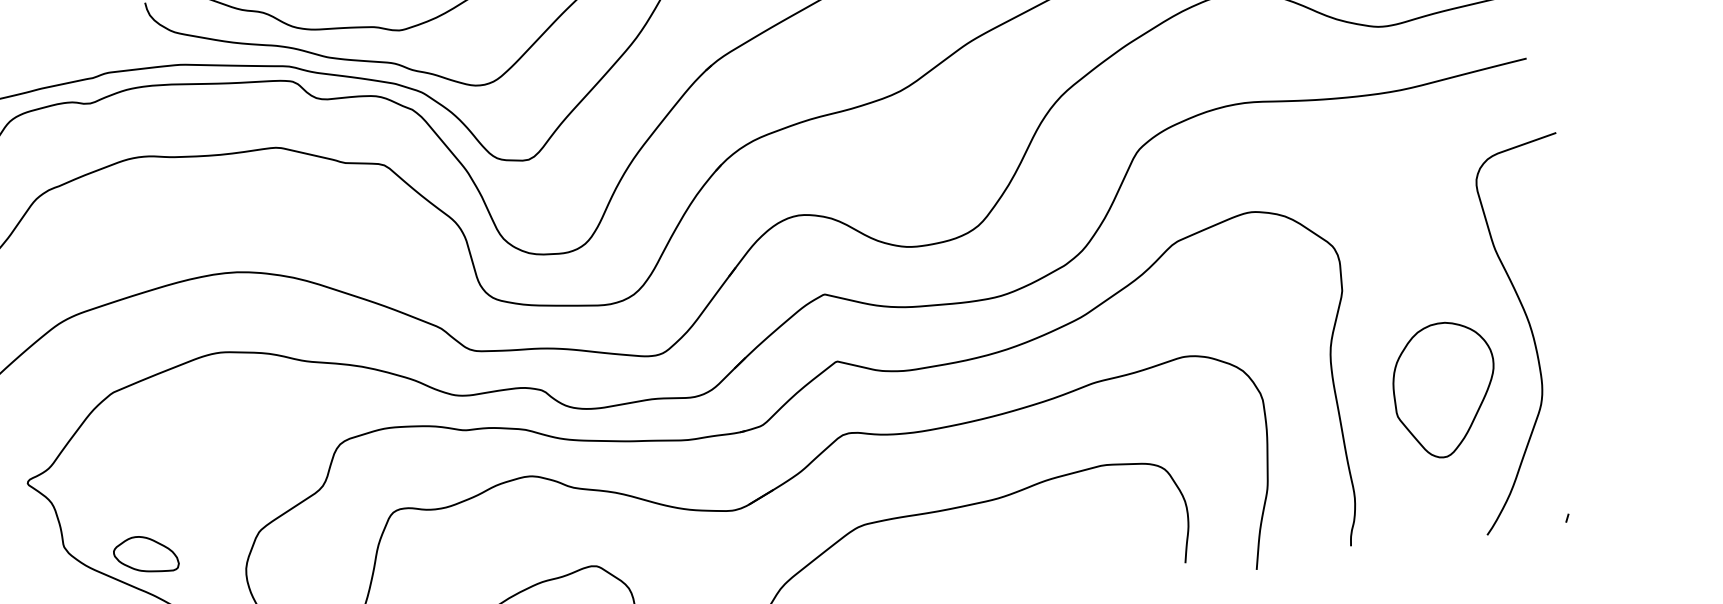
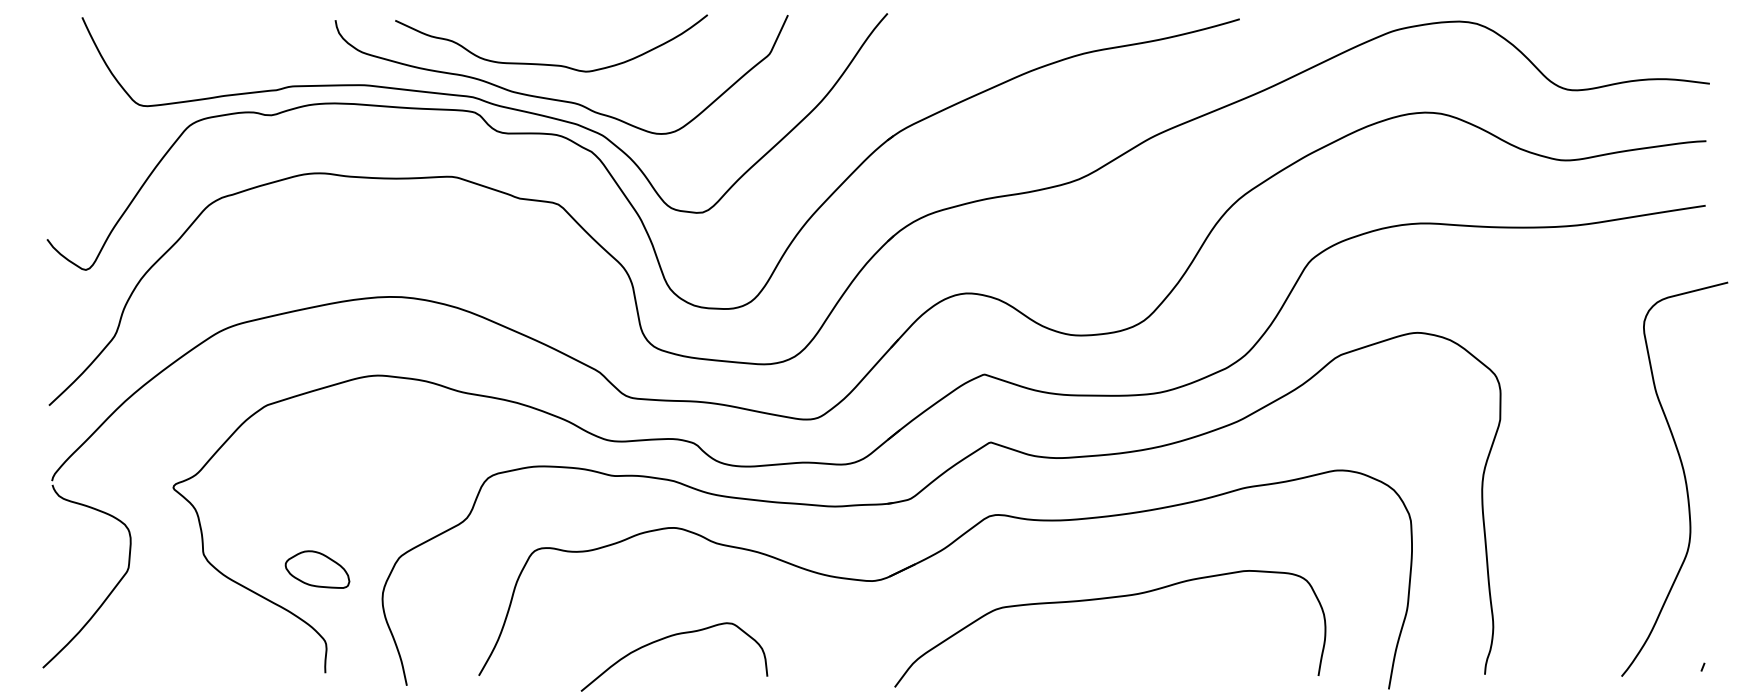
part: (1444, 389) -> (1592, 527), removed
part: (146, 554) -> (317, 569), moved

